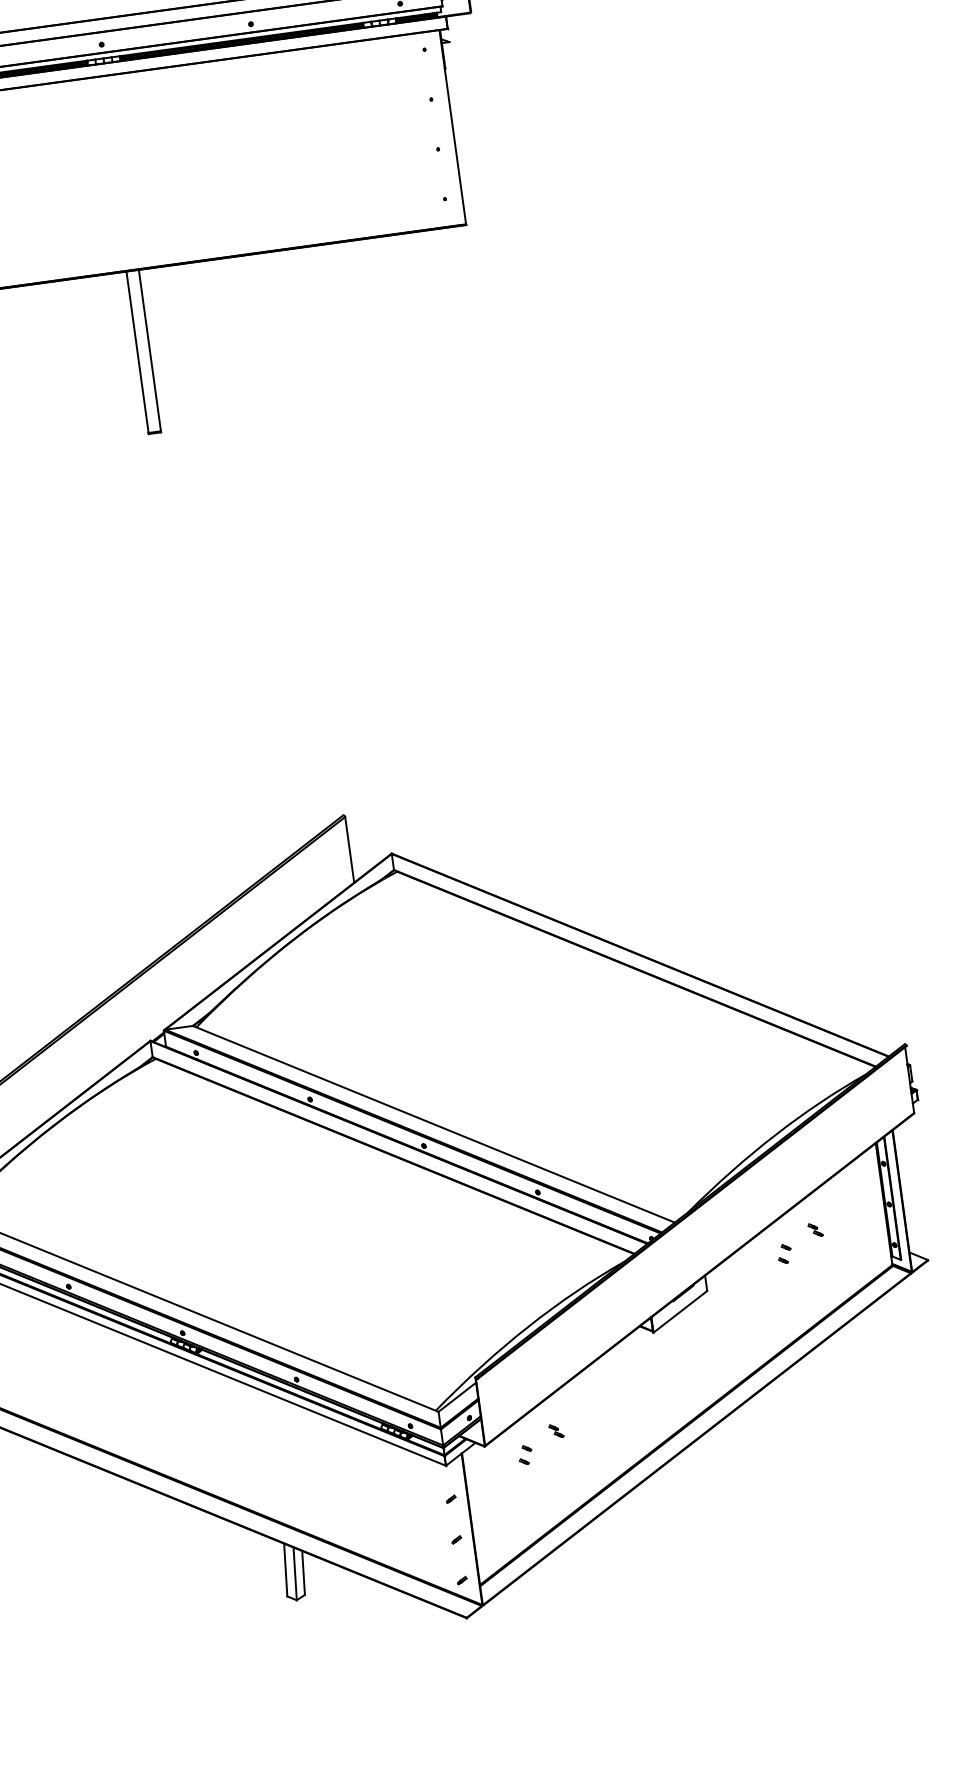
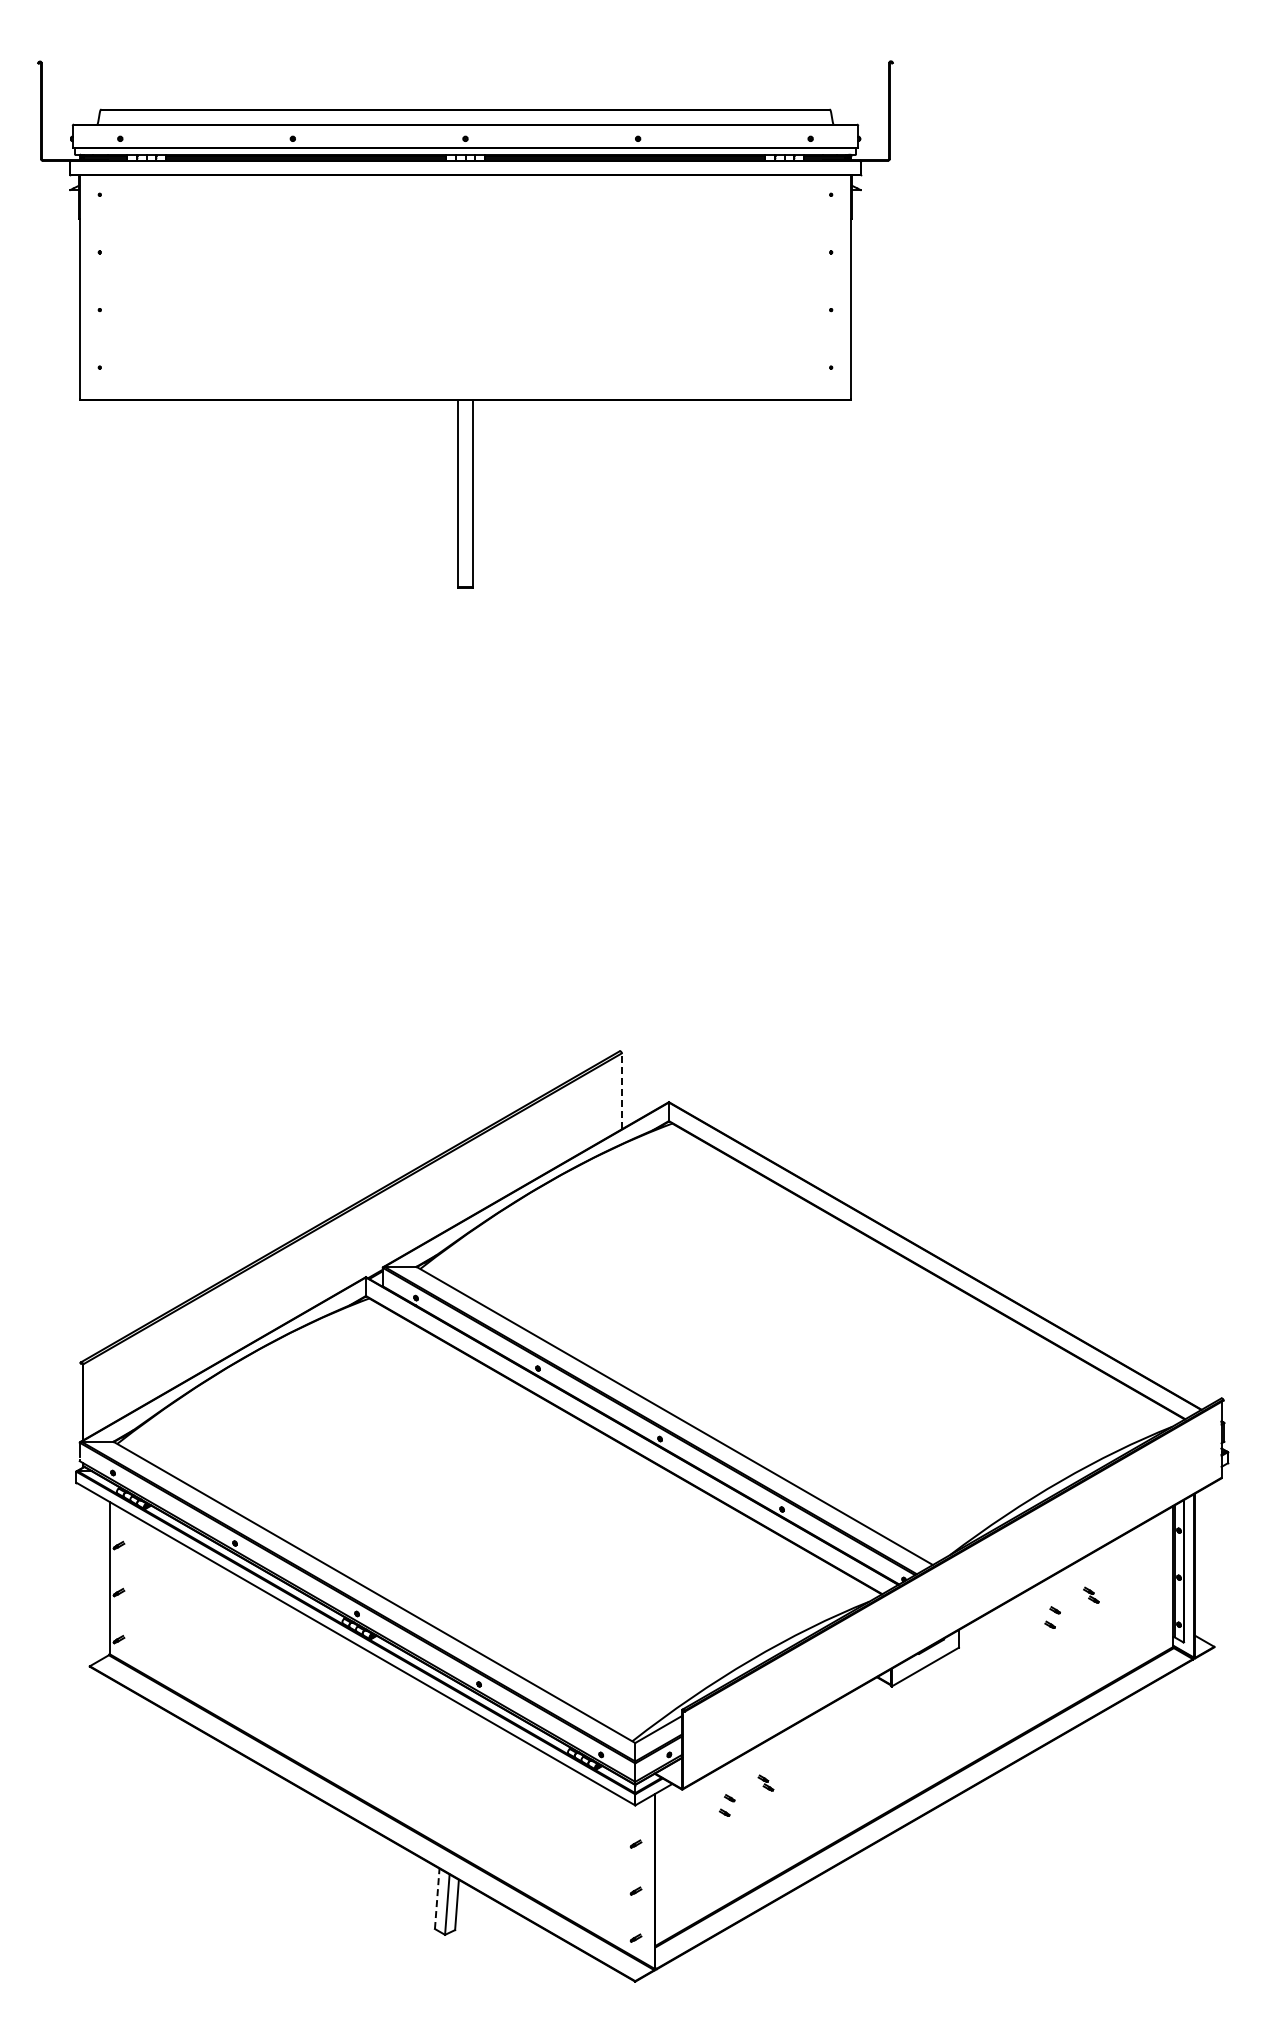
line: (349, 850) -> (621, 1091), solid -> dashed
line: (285, 1569) -> (437, 1898), solid -> dashed

